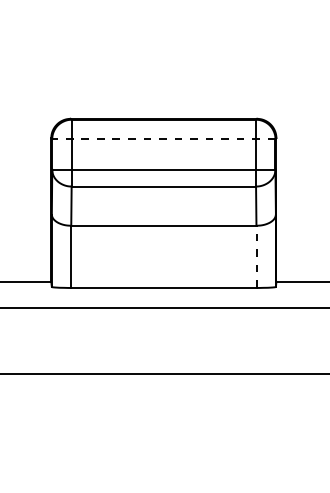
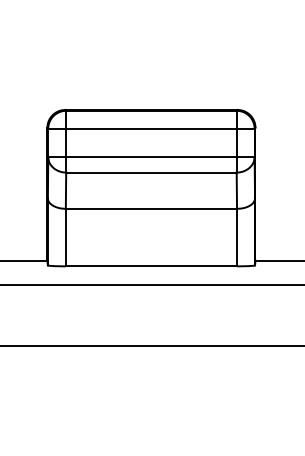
line: (163, 139) -> (151, 129), dashed -> solid
line: (256, 256) -> (237, 237), dashed -> solid

